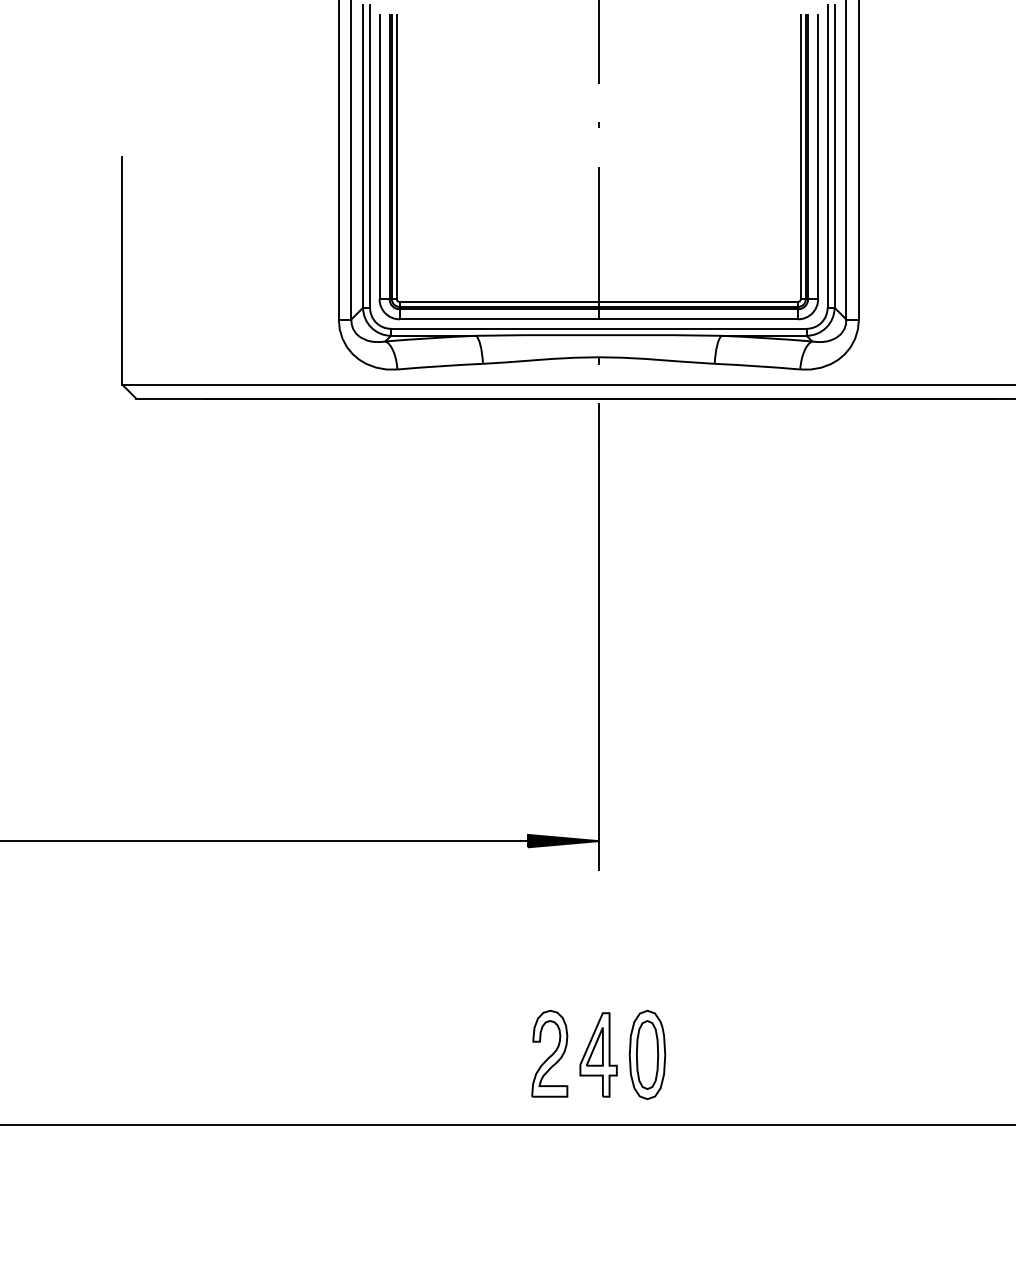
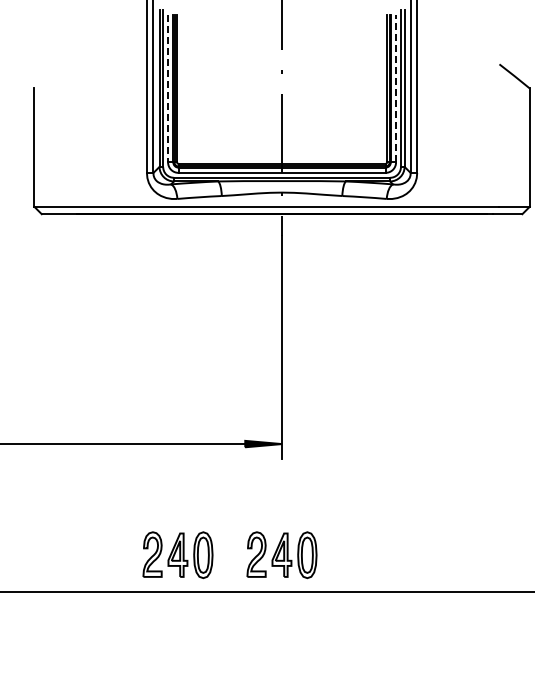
line: (380, 156) -> (168, 88), solid -> dashed
line: (819, 156) -> (396, 88), solid -> dashed
part: (397, 1055) -> (177, 555), added

